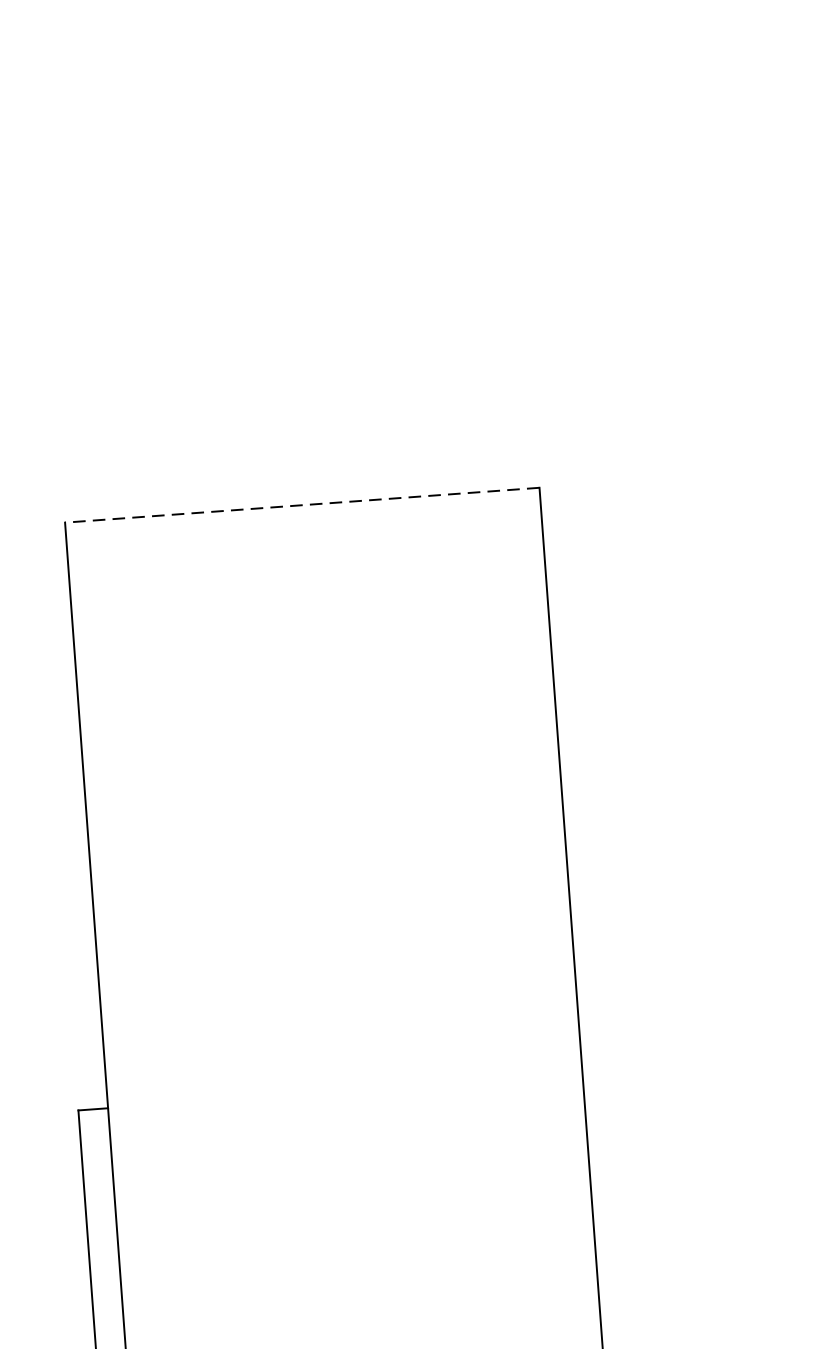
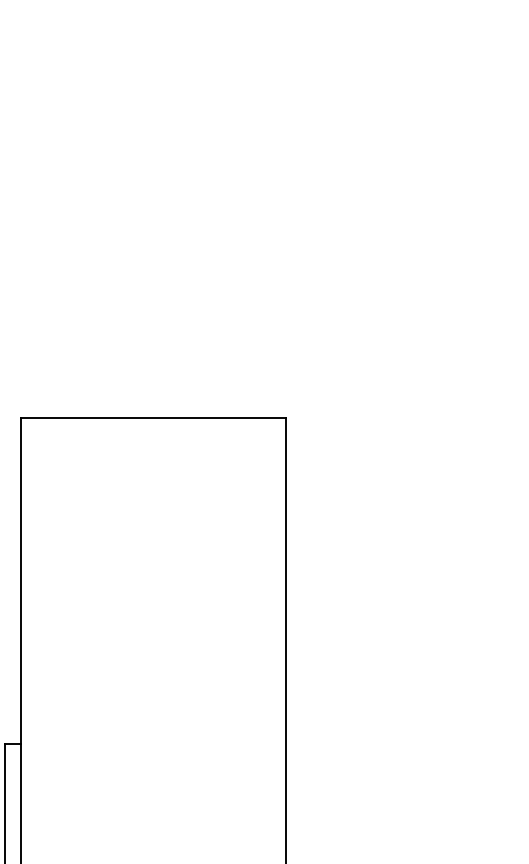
line: (302, 504) -> (153, 417), dashed -> solid

